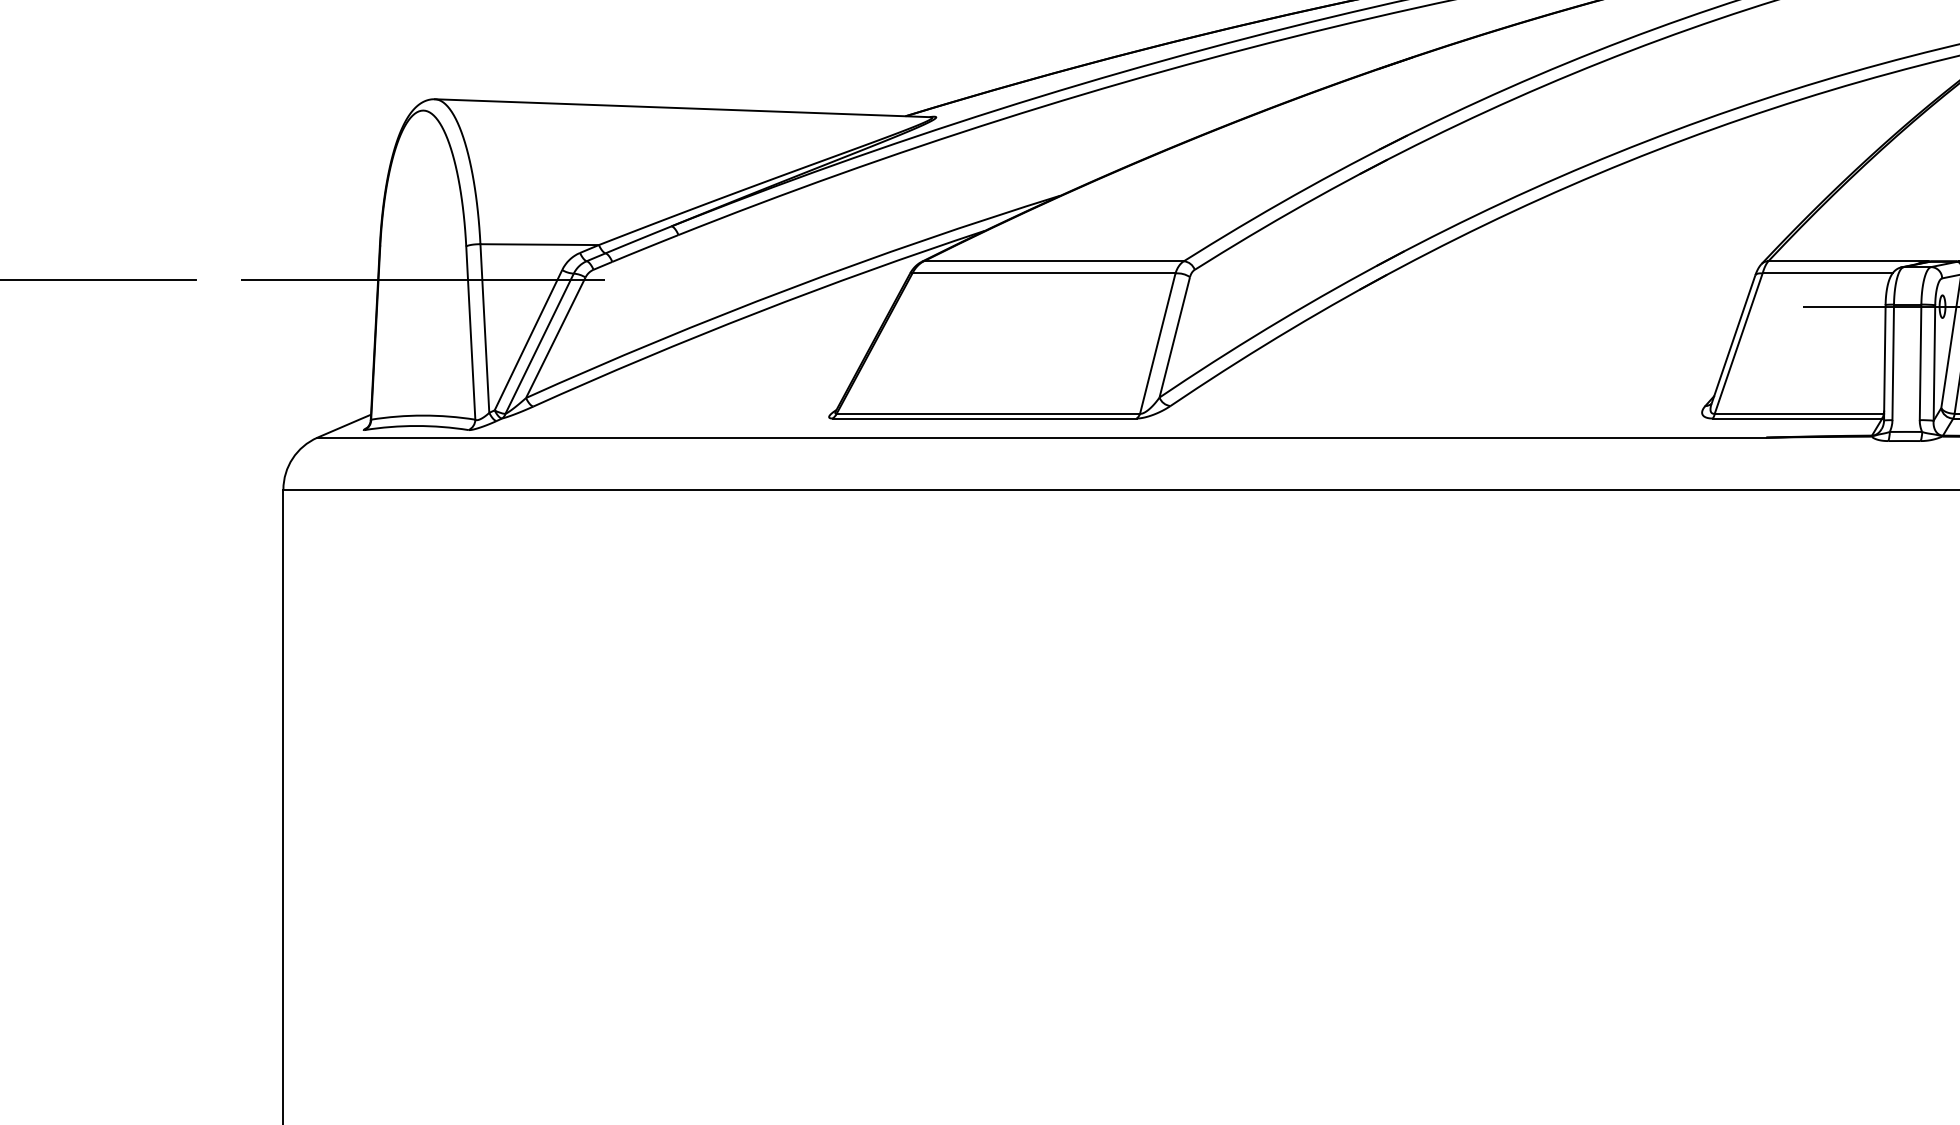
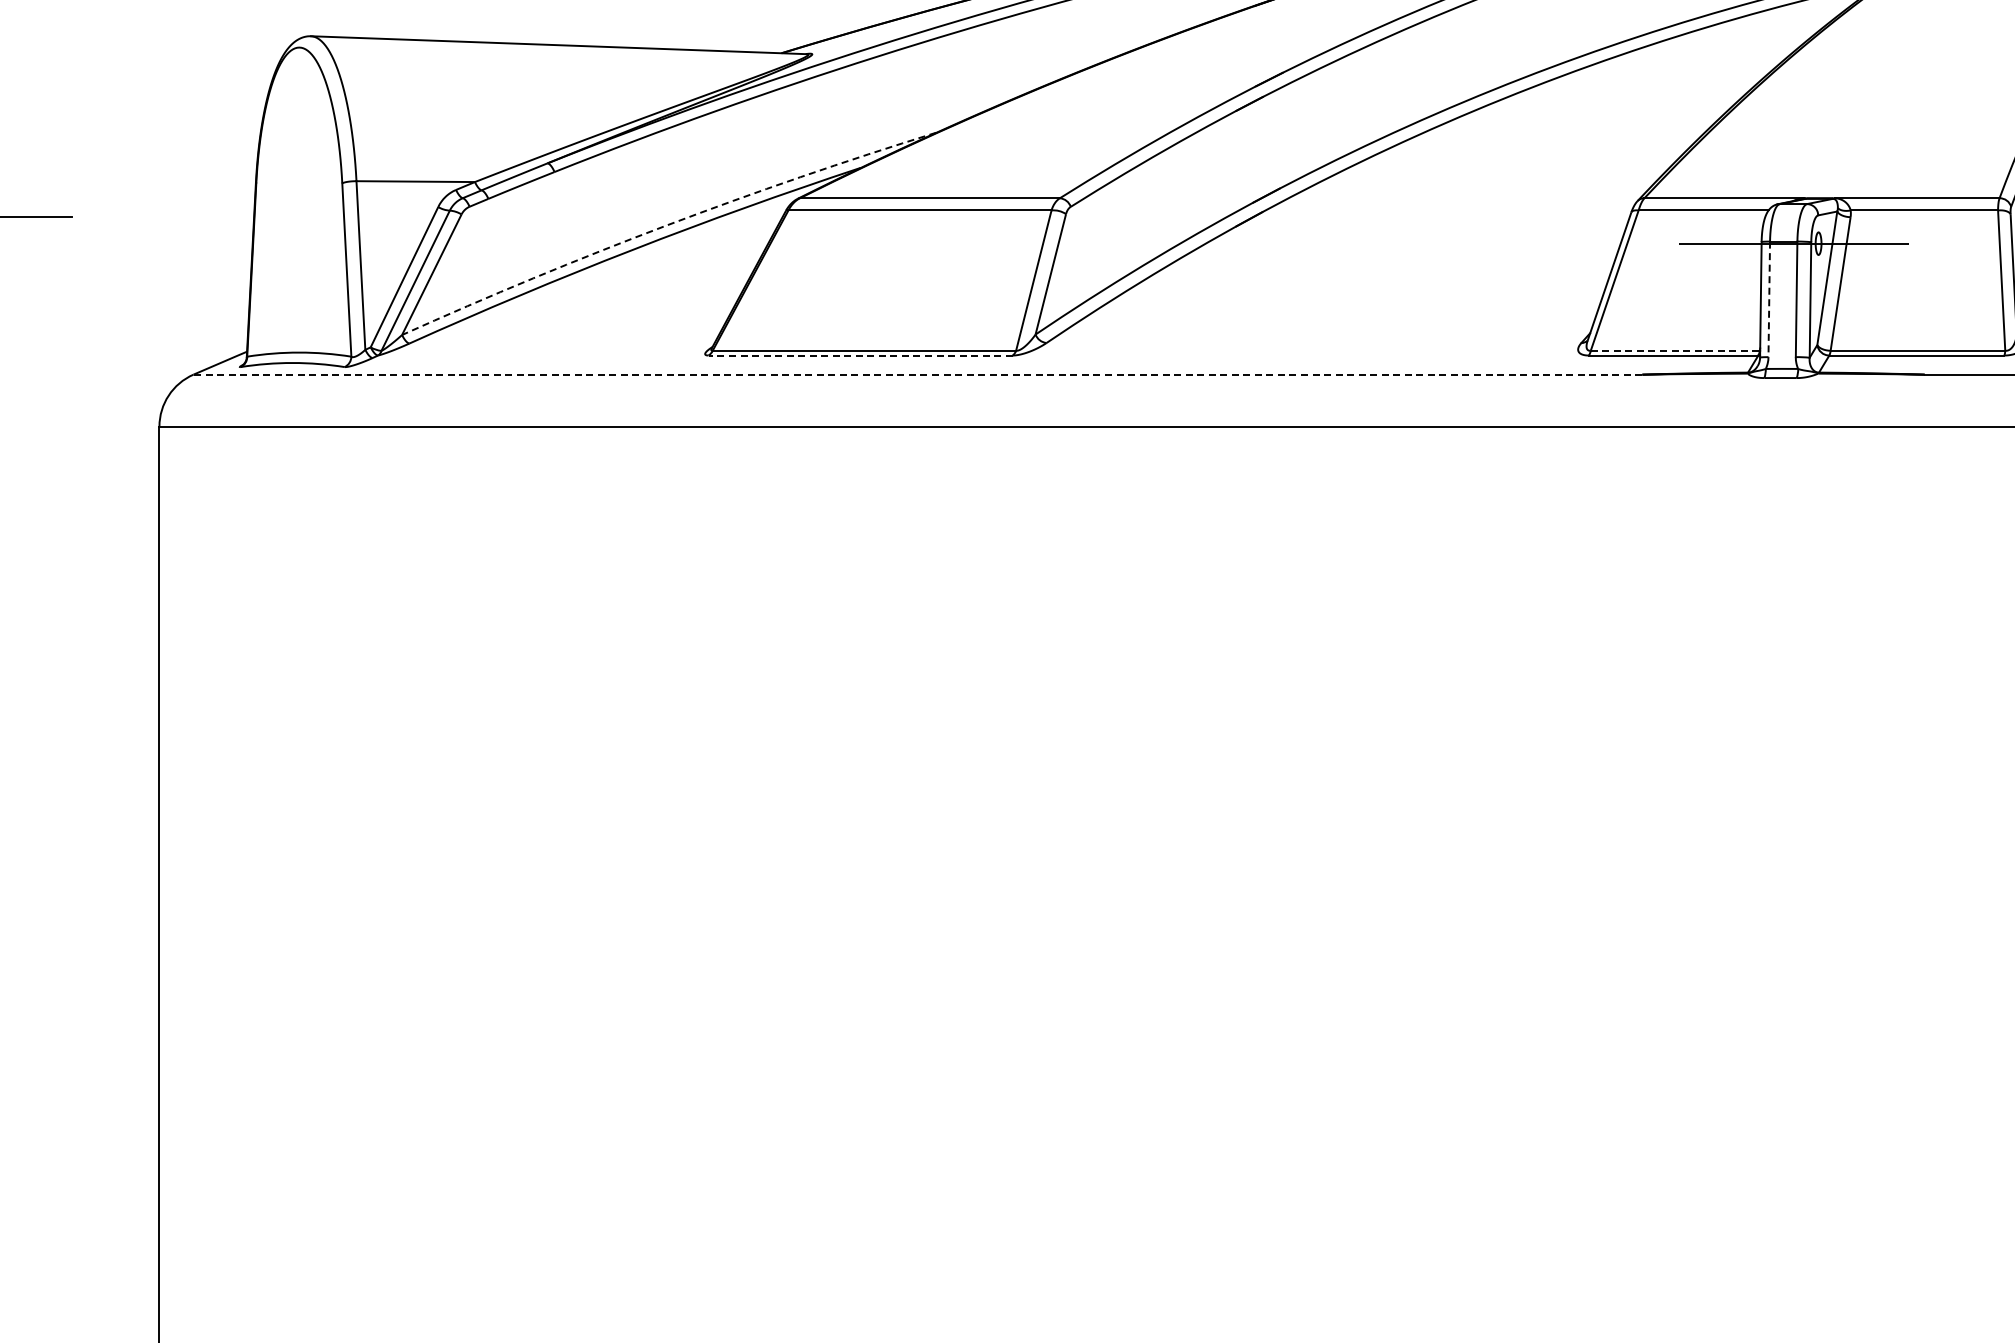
line: (423, 280) -> (299, 217), removed
arc: (790, 288) -> (666, 225), solid -> dashed
line: (1893, 362) -> (1769, 299), solid -> dashed
line: (1799, 413) -> (1675, 350), solid -> dashed
line: (984, 418) -> (860, 355), solid -> dashed
line: (1041, 437) -> (917, 374), solid -> dashed

